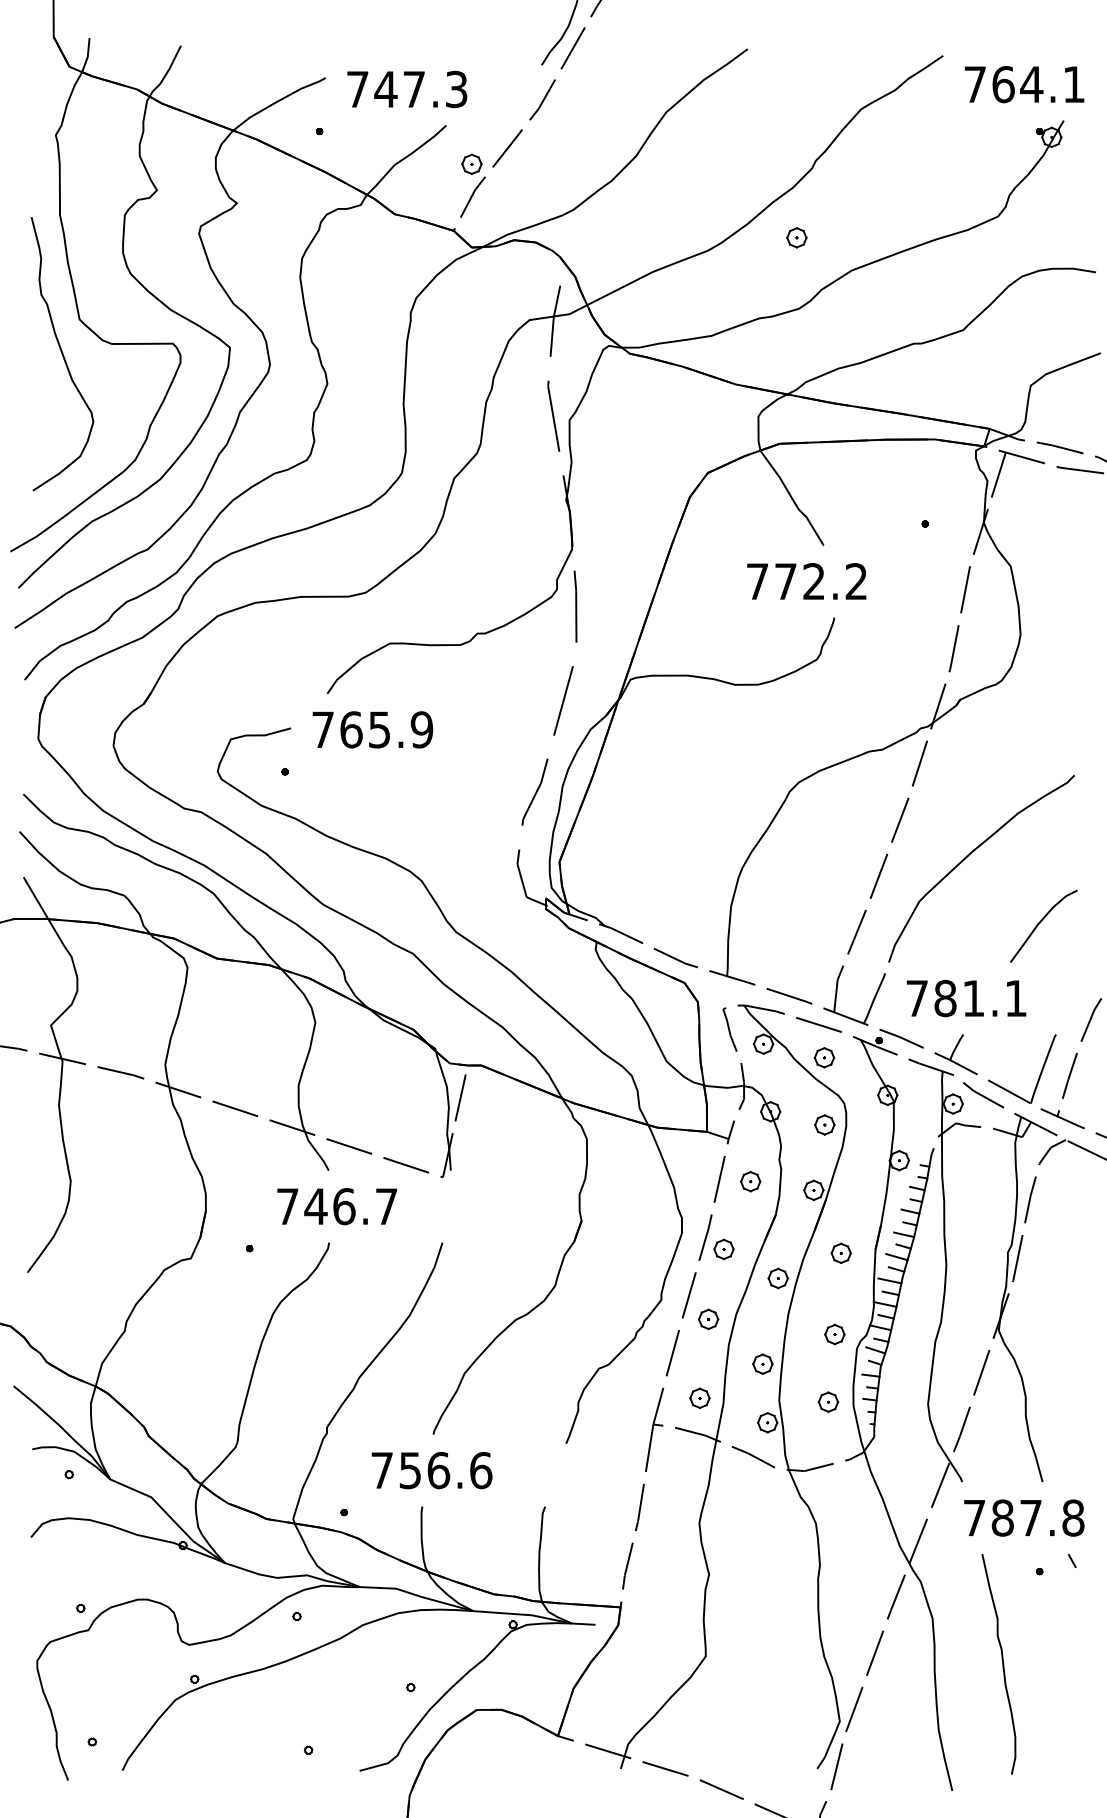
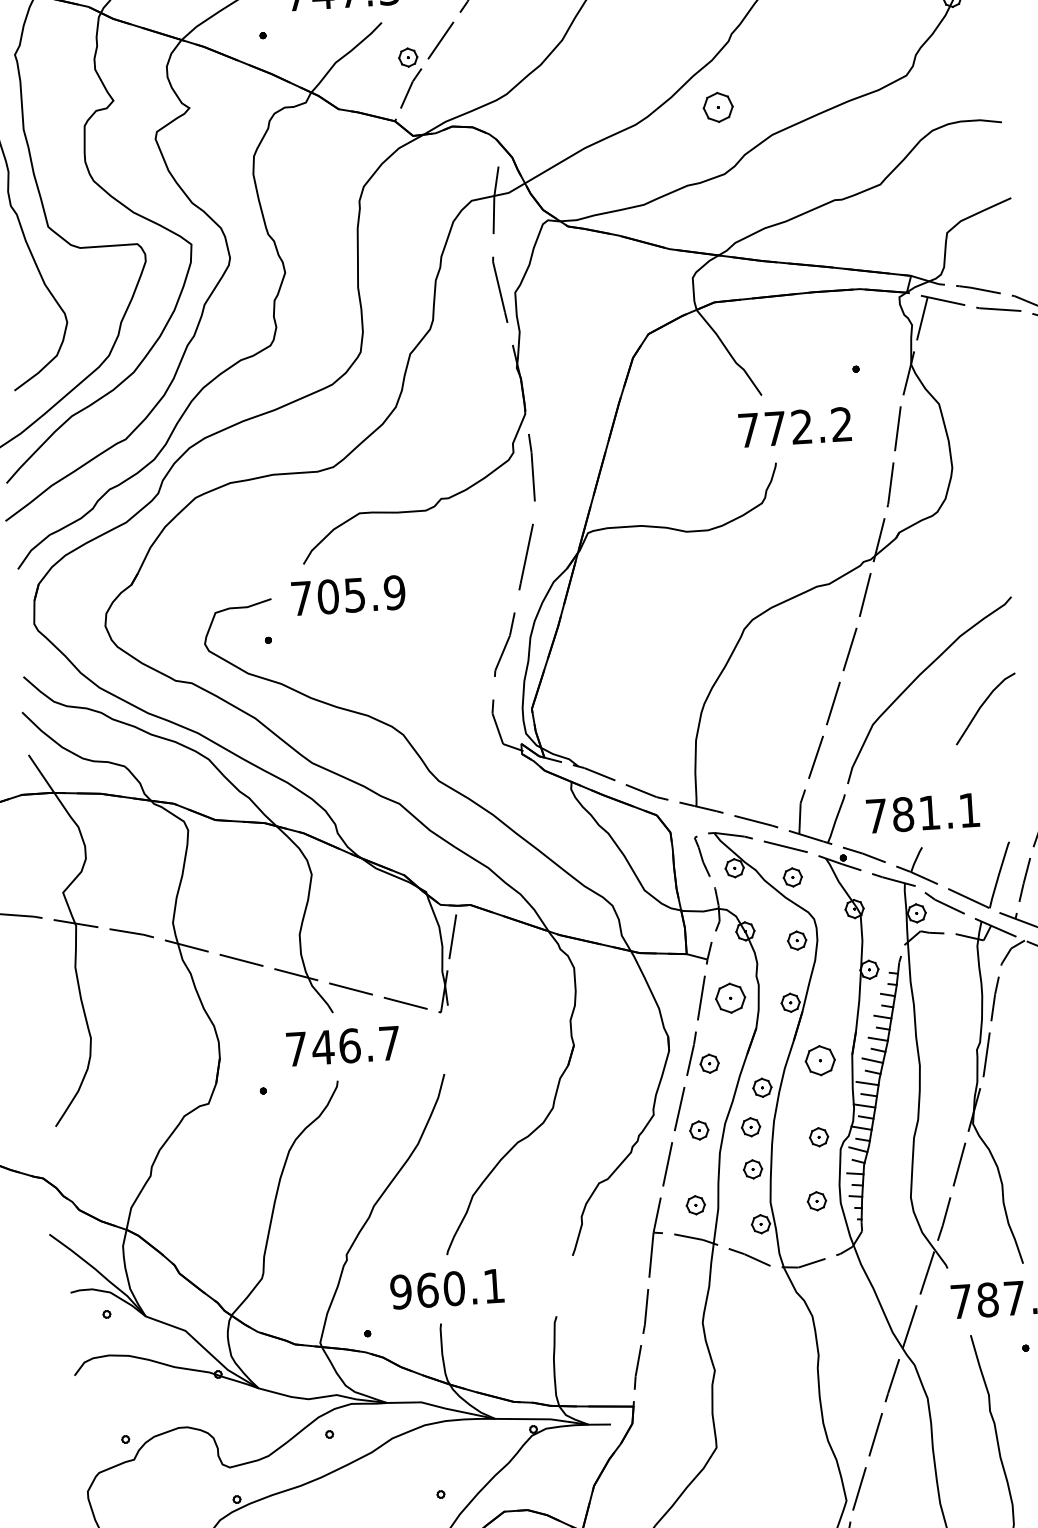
part: (796, 237) -> (717, 107), size x1.6
text: (806, 581) -> (794, 427), moved
text: (351, 729) -> (328, 596), 765.9 -> 705.9
curve: (1041, 922) -> (983, 705), moved
part: (750, 1181) -> (730, 998), size x1.6
part: (840, 1252) -> (819, 1059), size x1.6
part: (763, 1319) -> (750, 1127), added
text: (431, 1470) -> (447, 1289), 756.6 -> 960.1

